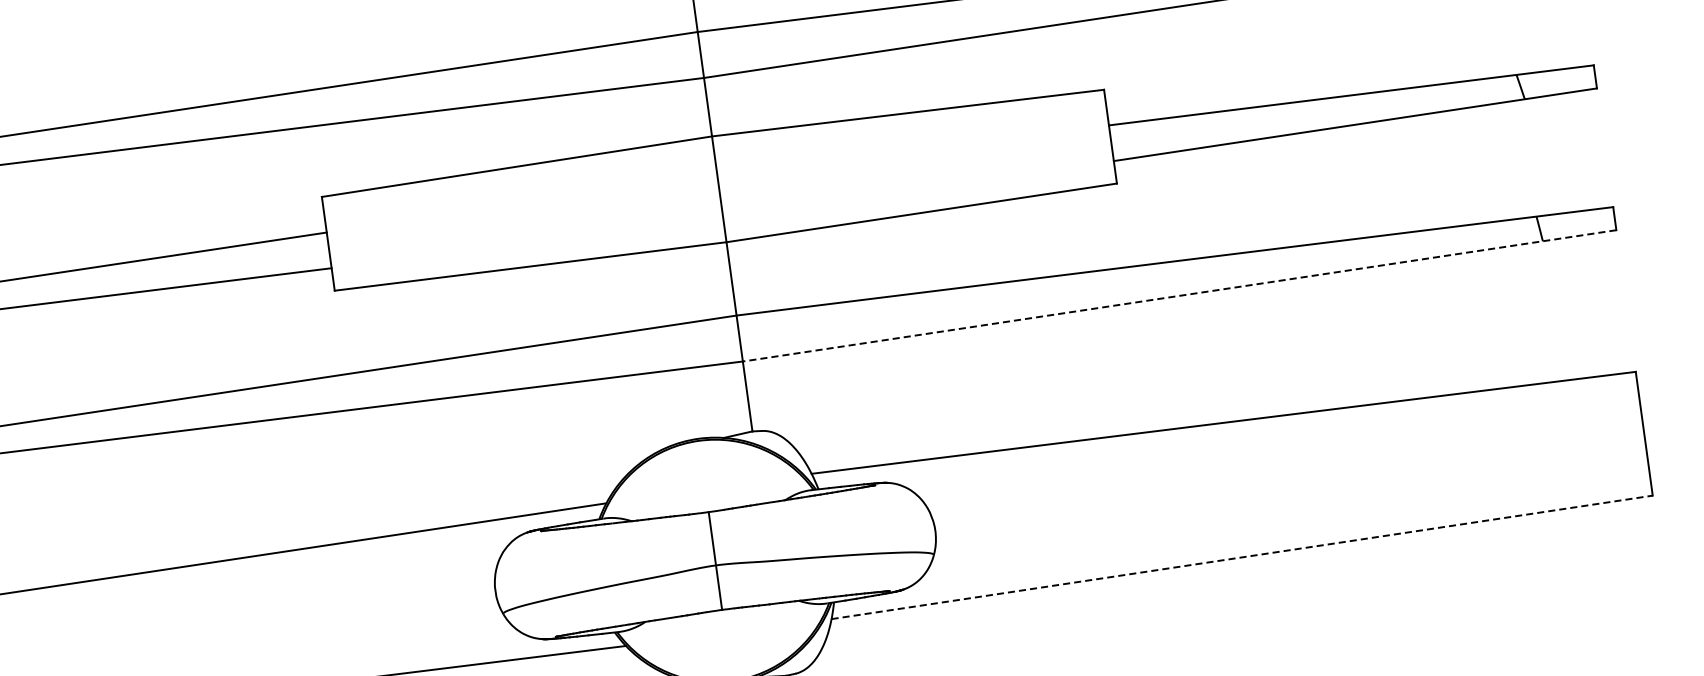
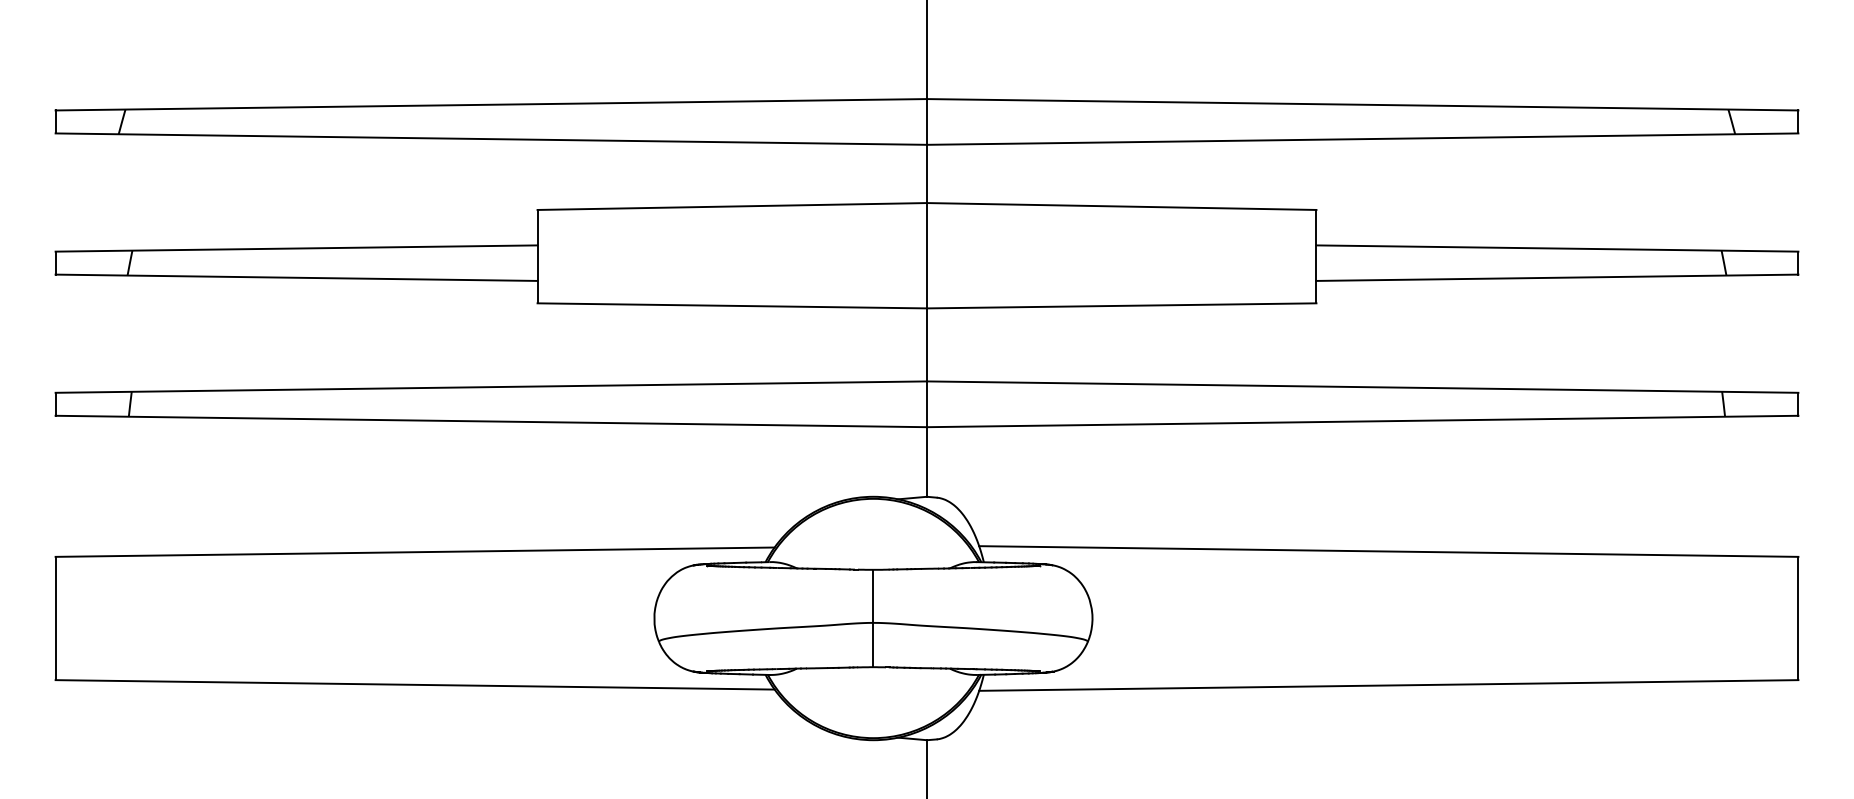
line: (1179, 295) -> (1362, 421), dashed -> solid
line: (1241, 557) -> (1388, 685), dashed -> solid

